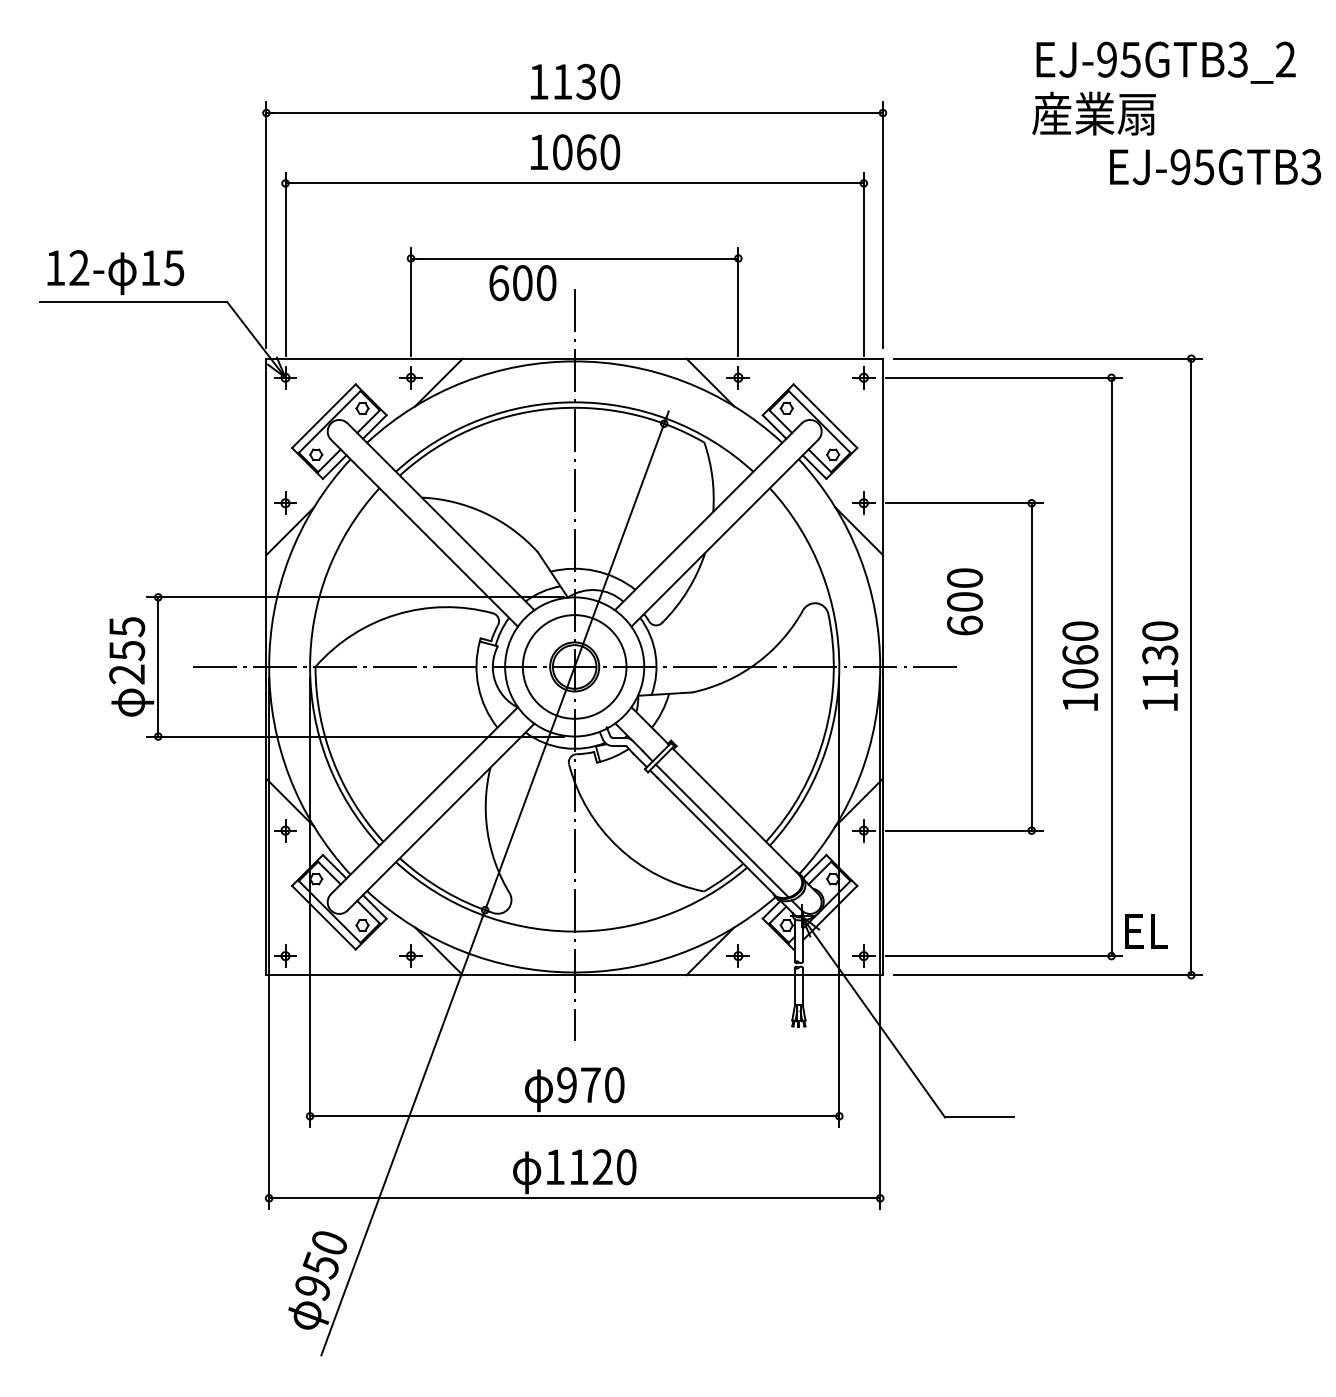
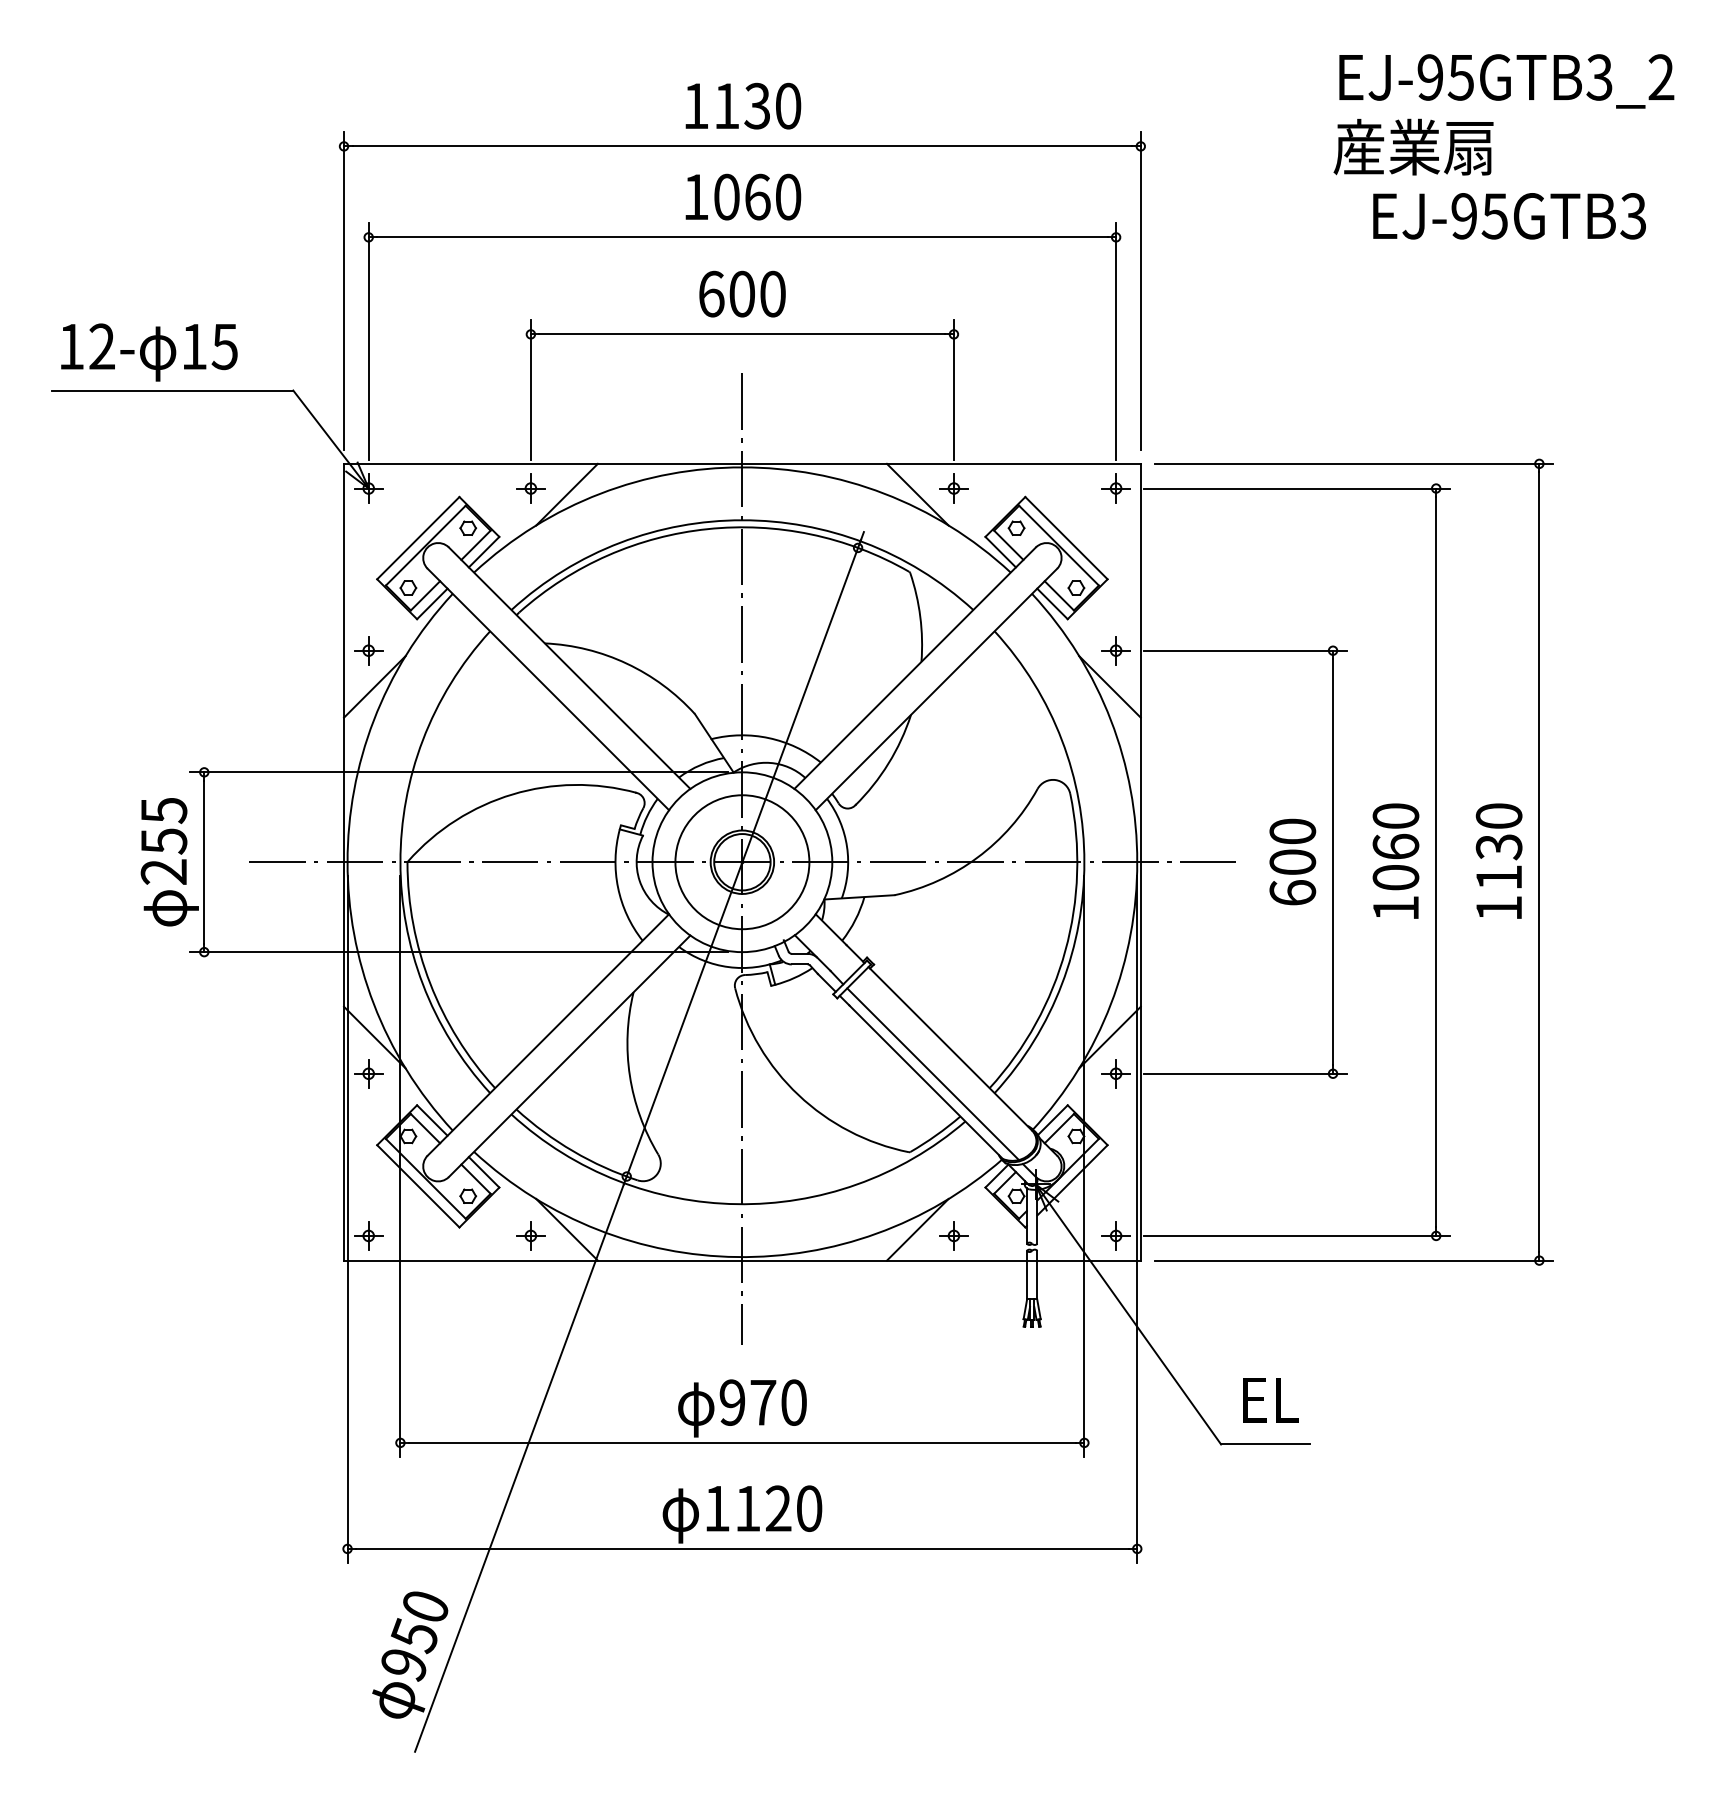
text: (1215, 167) -> (1509, 216), moved
text: (522, 282) -> (742, 293), moved
text: (964, 601) -> (1292, 861), moved
text: (1146, 931) -> (1270, 1400), moved

